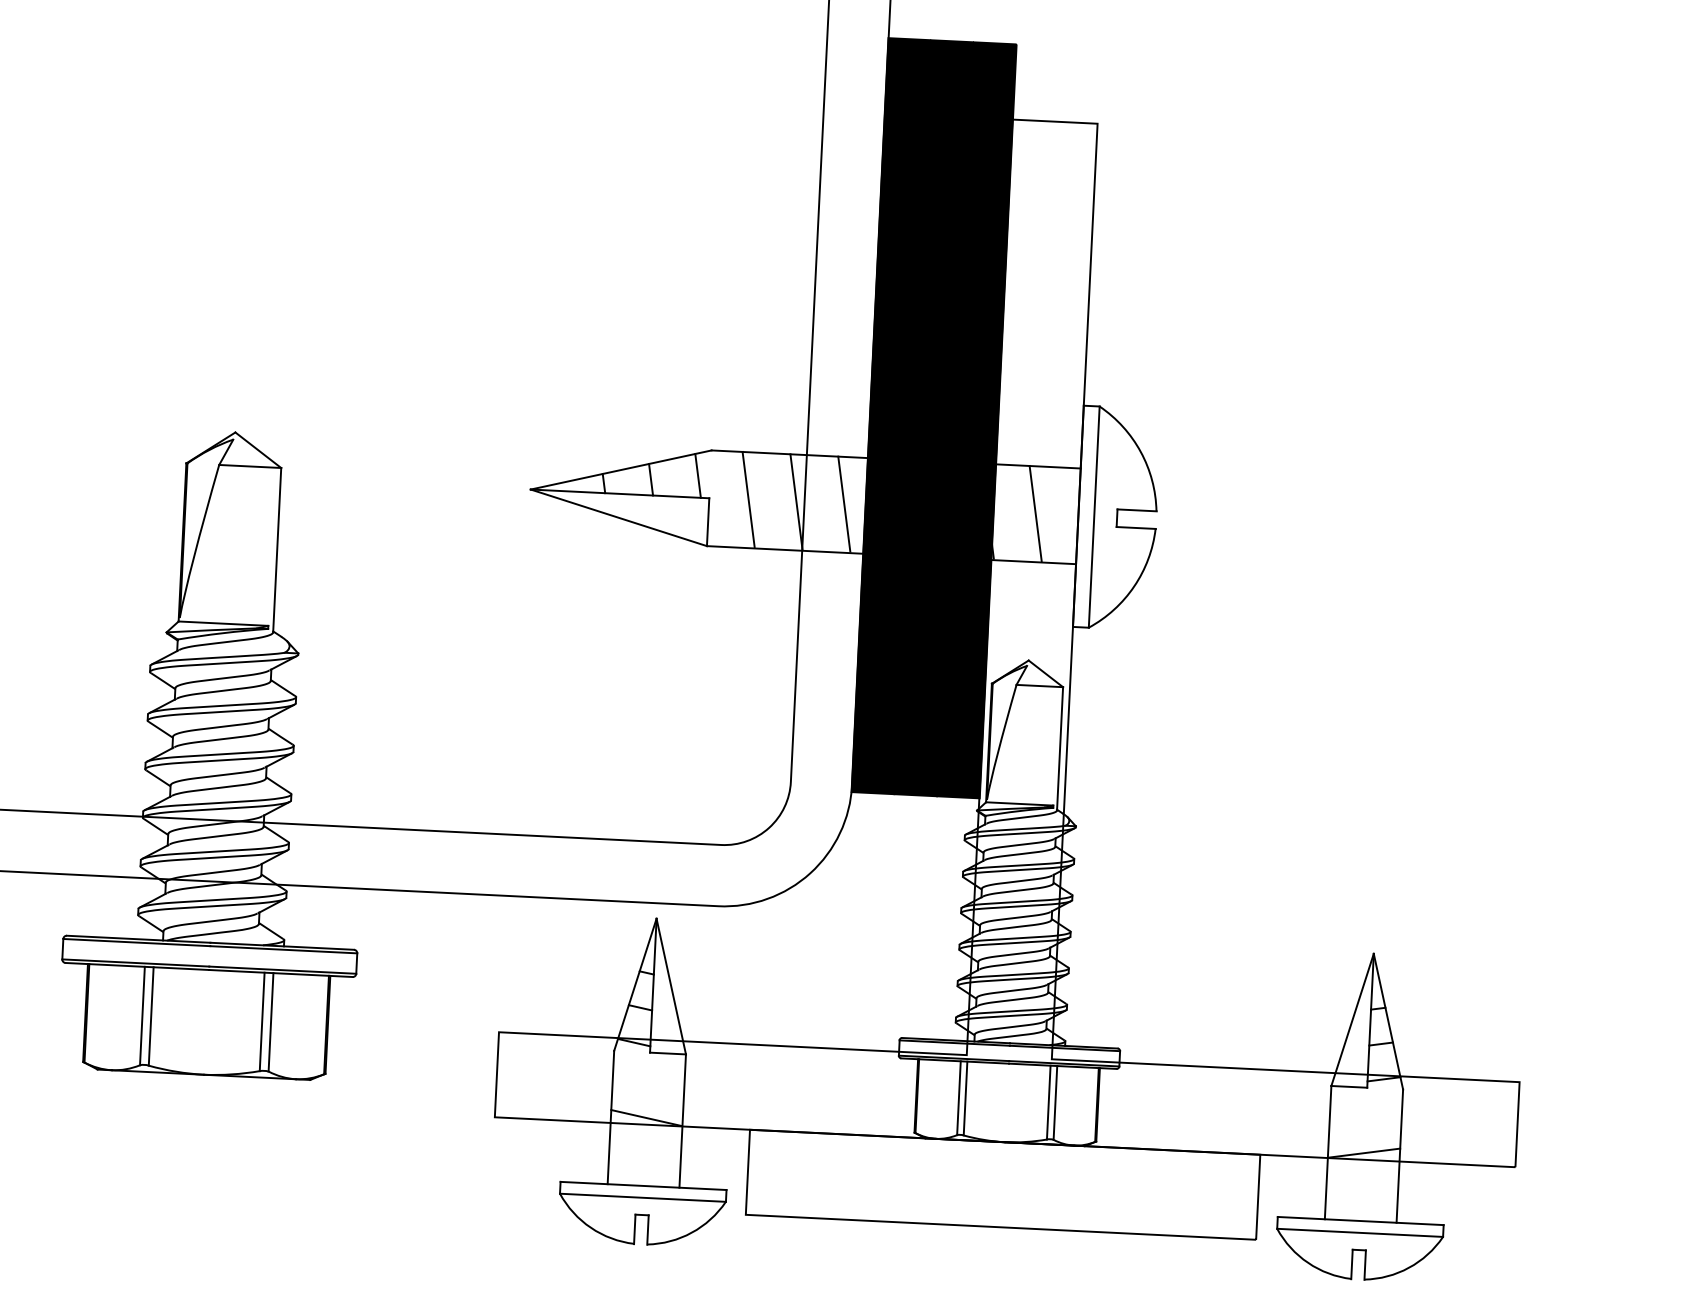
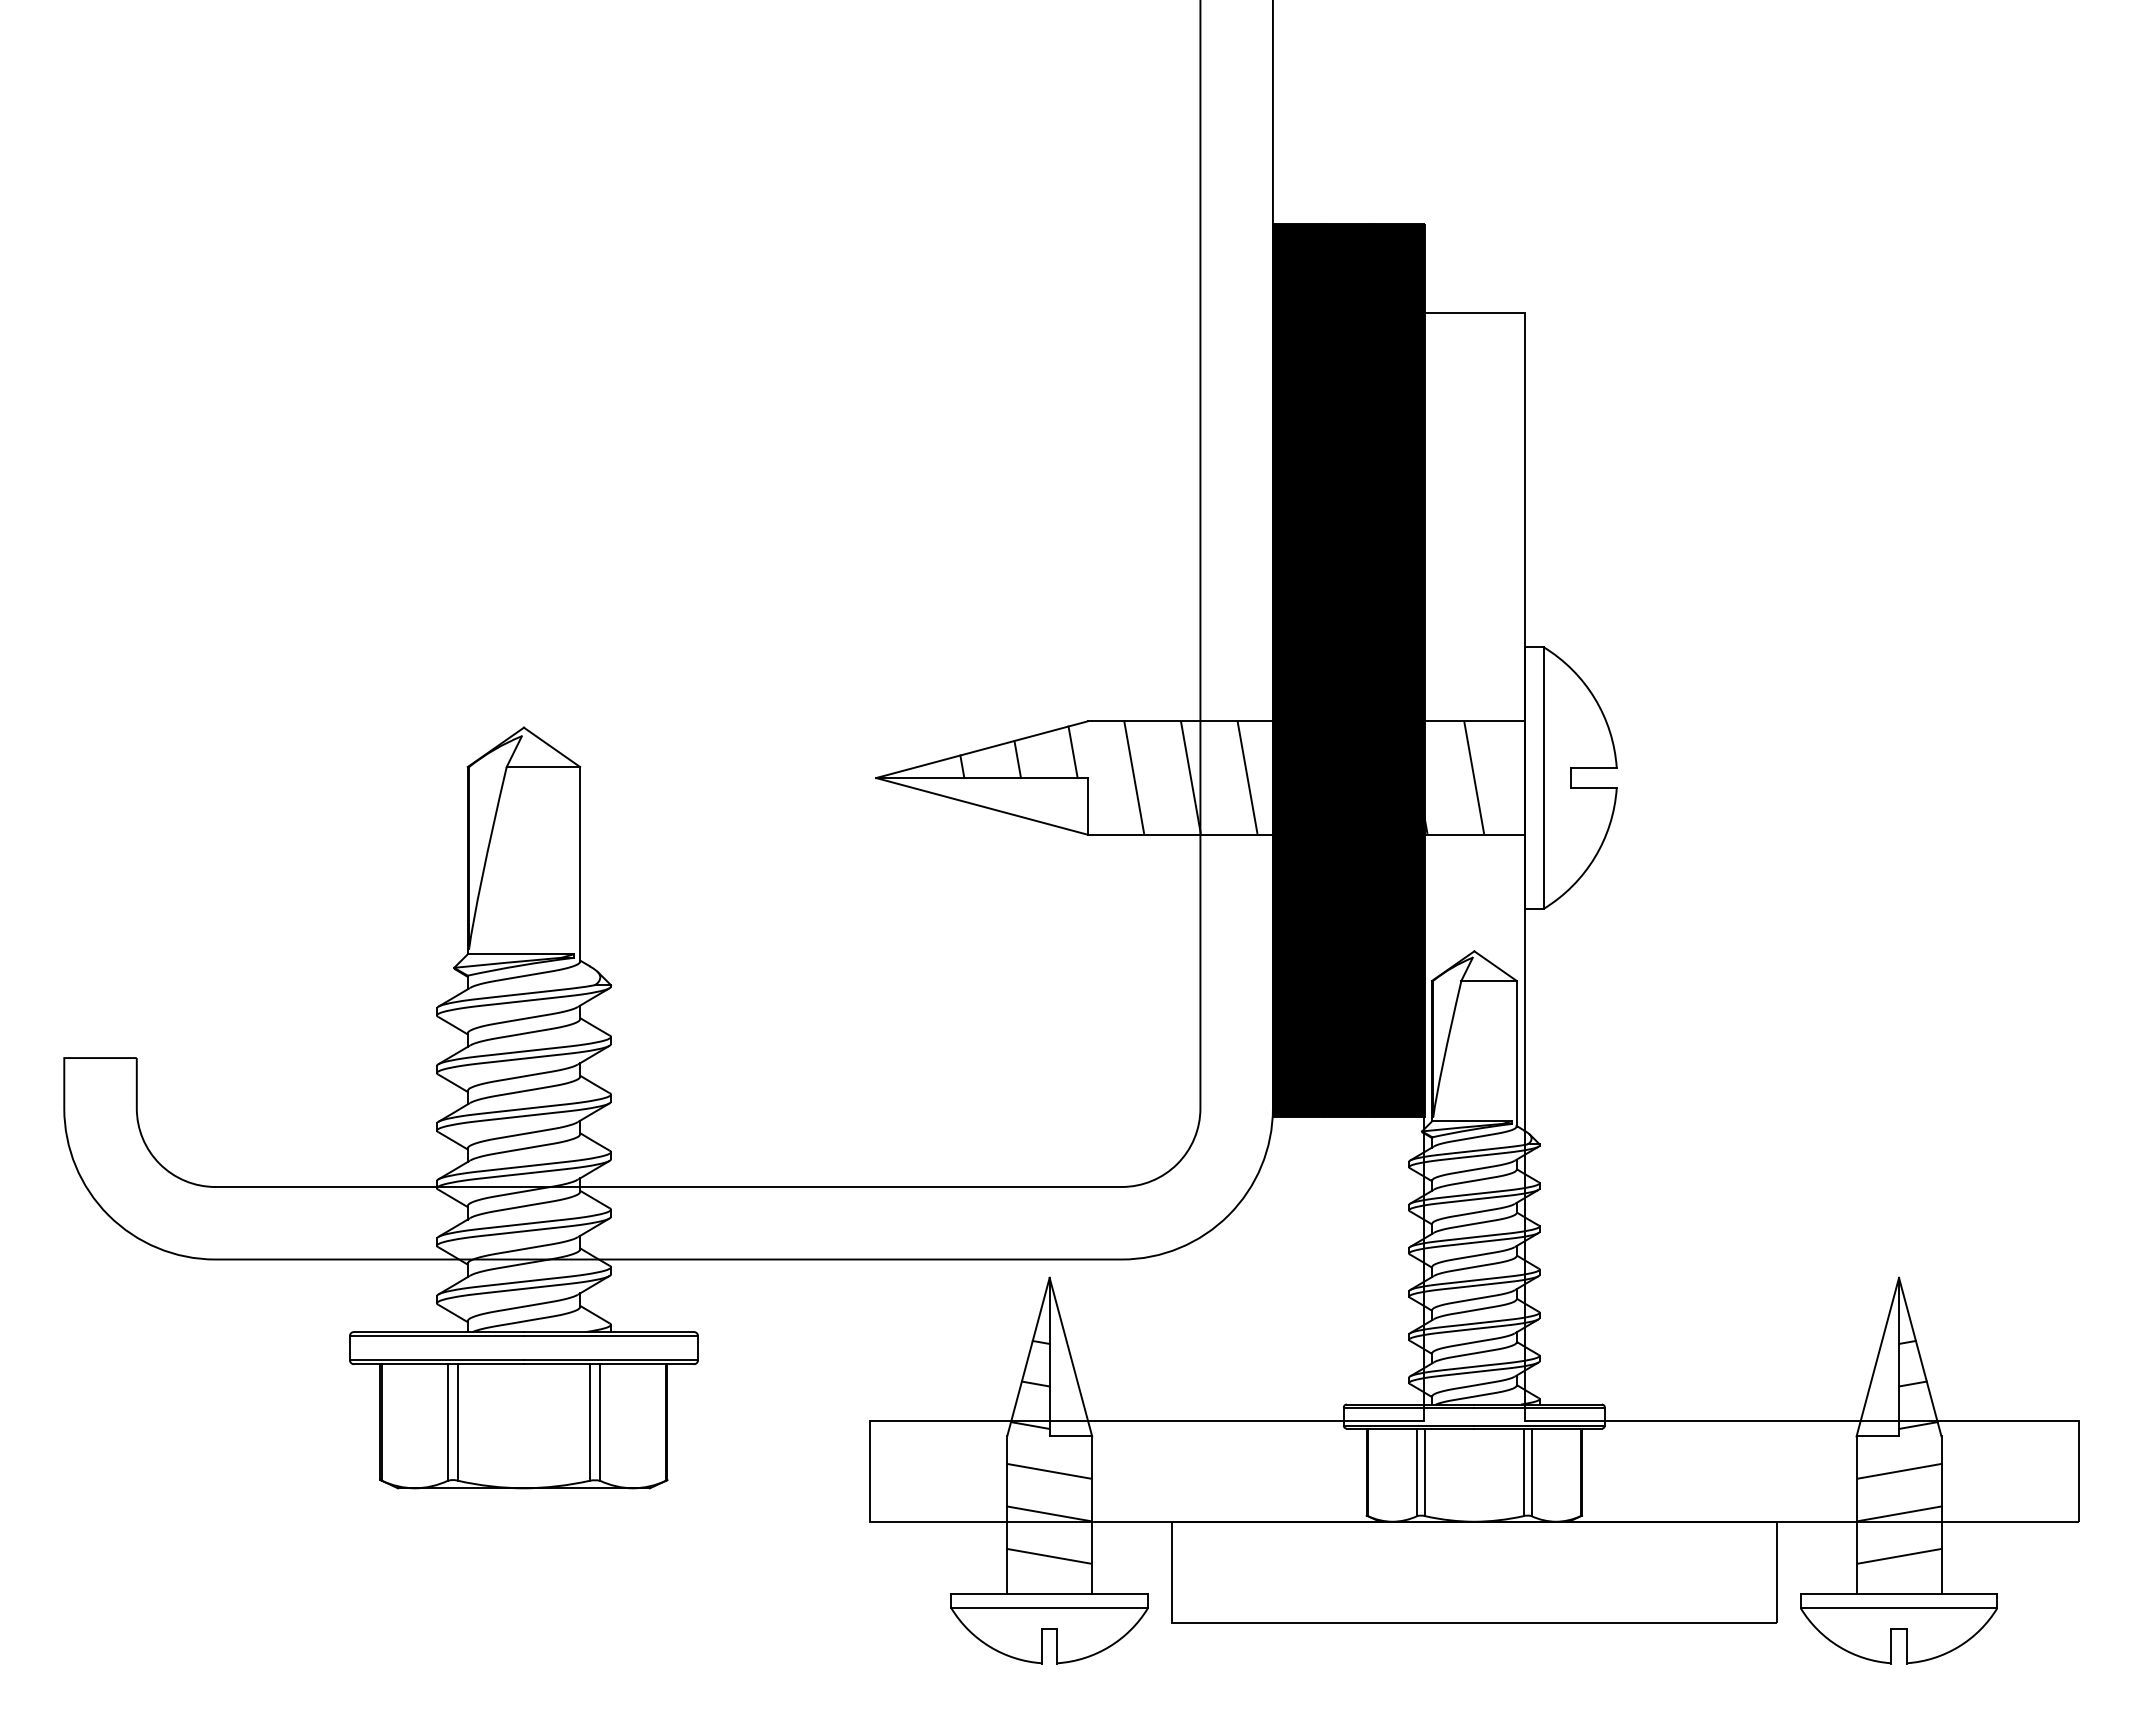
line: (647, 1081) -> (1048, 1470), added
line: (1366, 1116) -> (1899, 1470), added
line: (644, 1153) -> (1048, 1555), added
line: (1362, 1188) -> (1899, 1555), added

